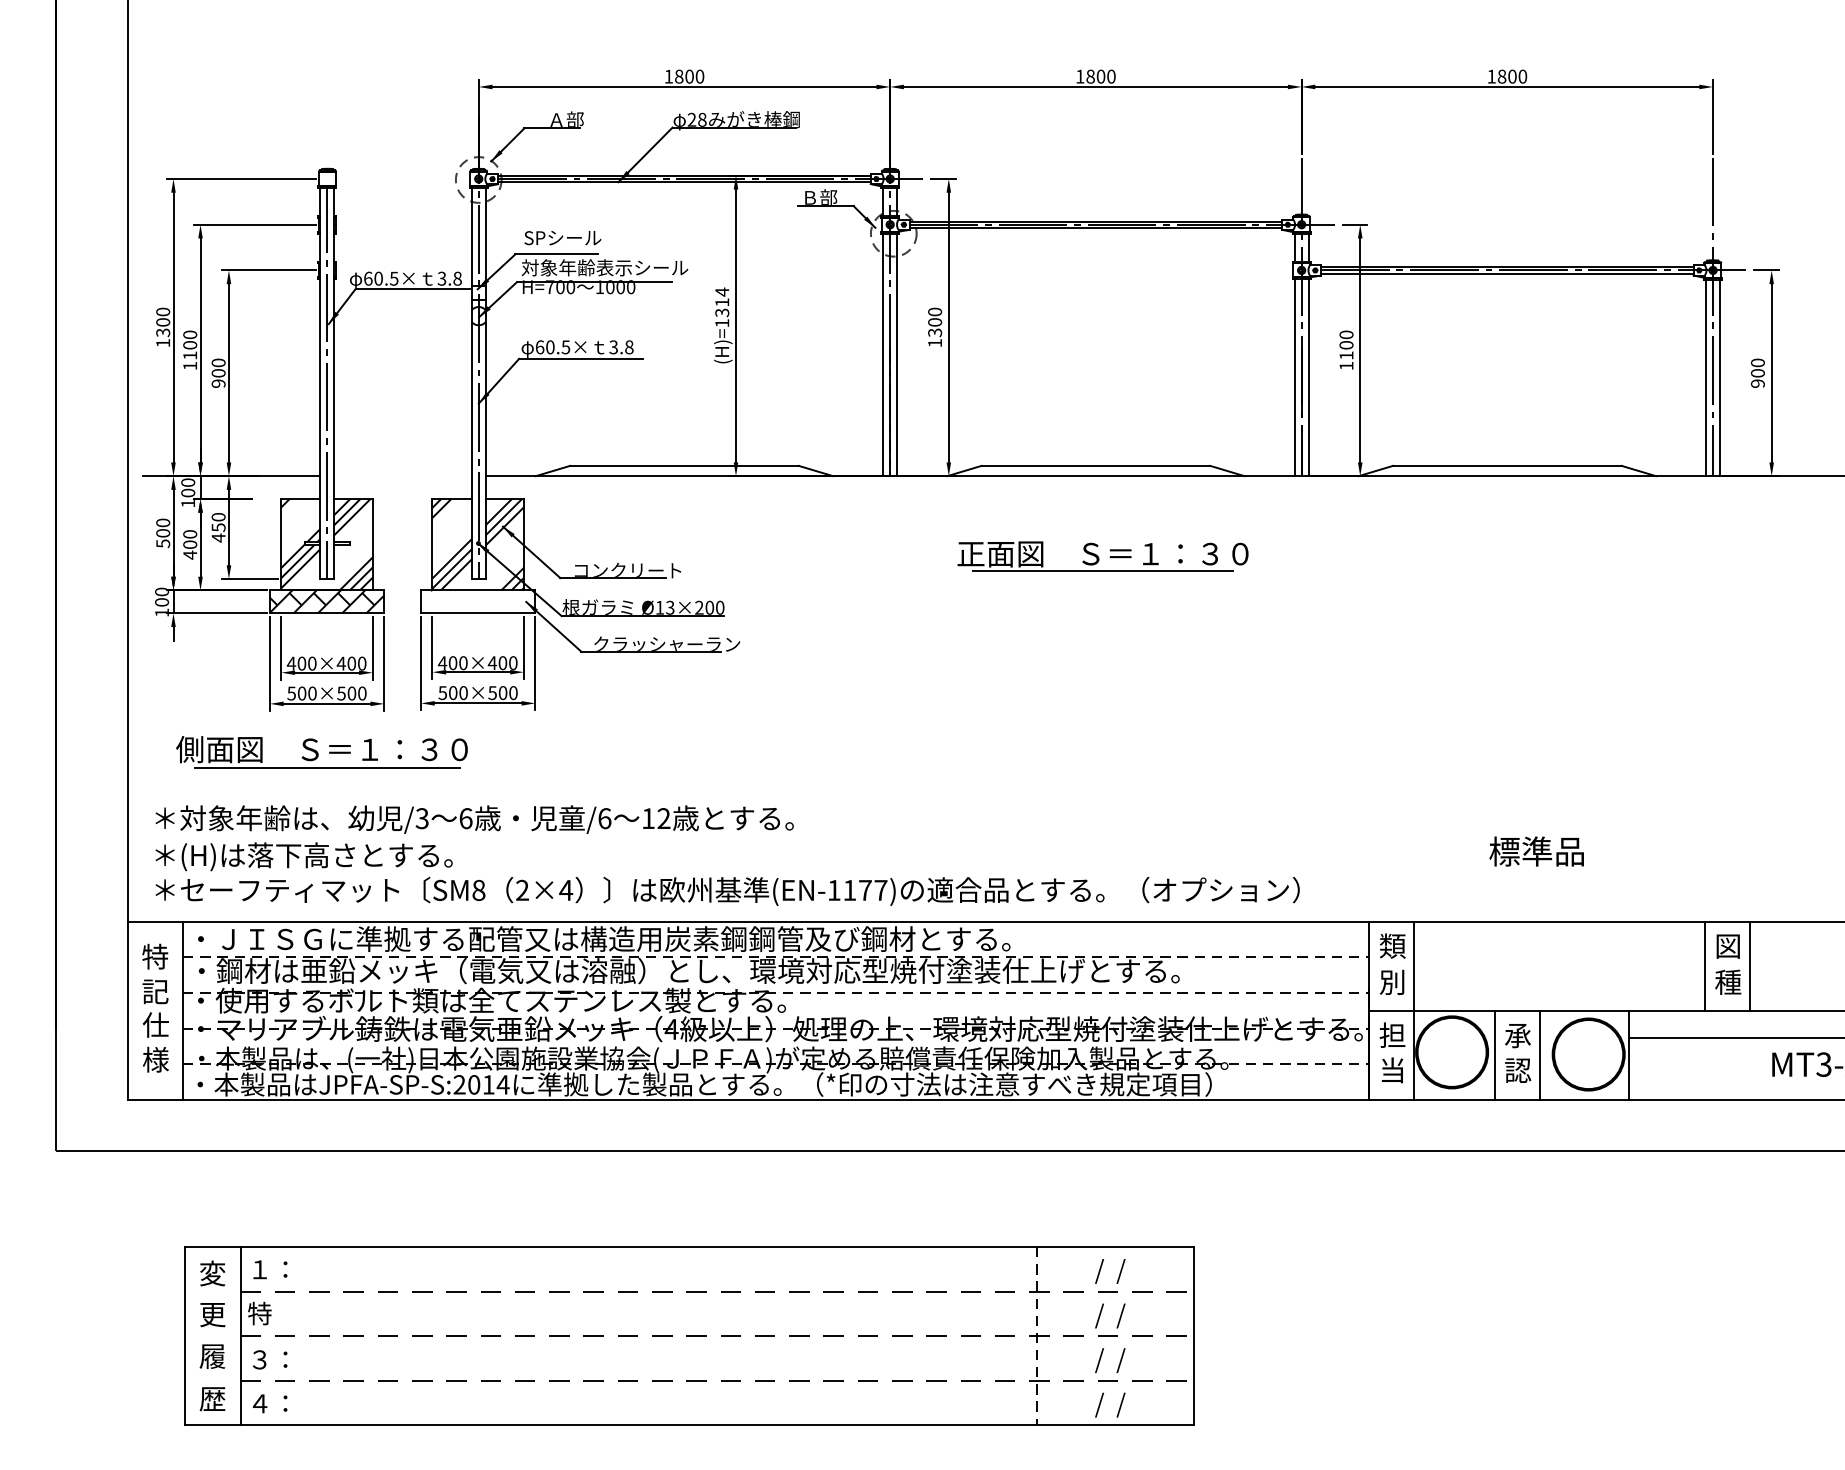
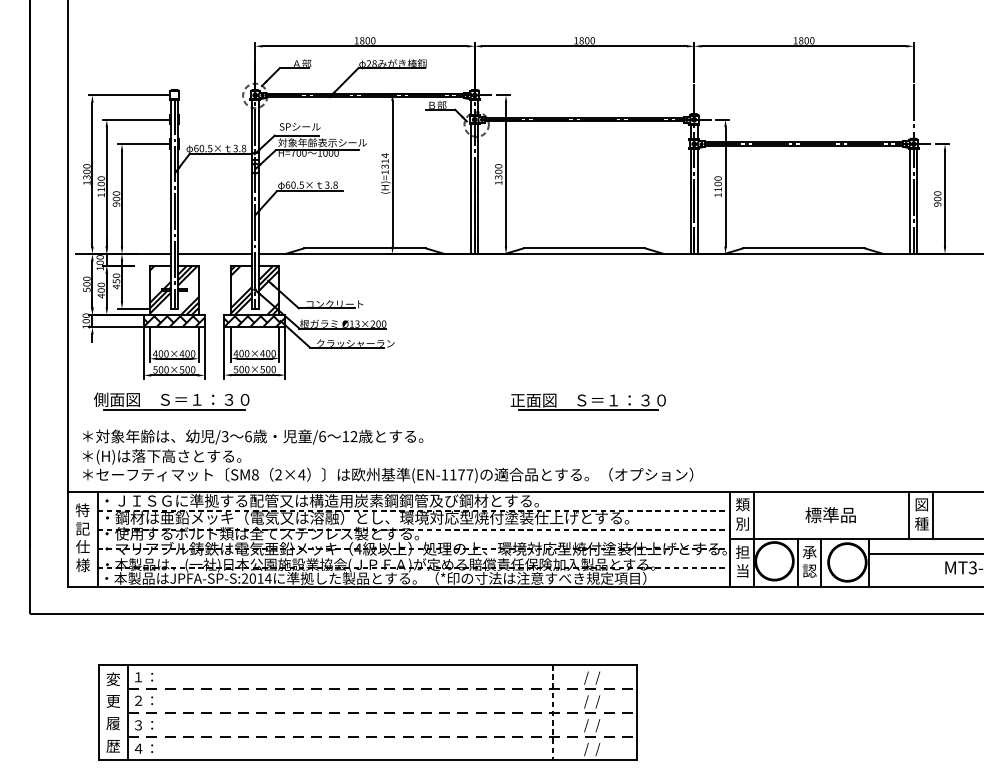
line: (402, 475) -> (214, 253), added
part: (1101, 555) -> (587, 401), moved
hatch: (477, 600) -> (254, 320), added
text: (1536, 852) -> (830, 515), moved
text: (267, 1313) -> (142, 700), 特 -> ２：

